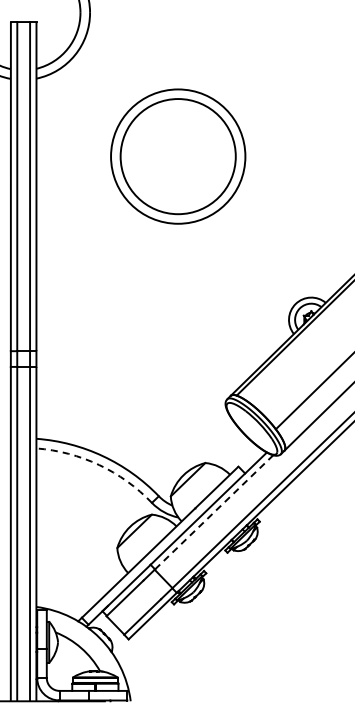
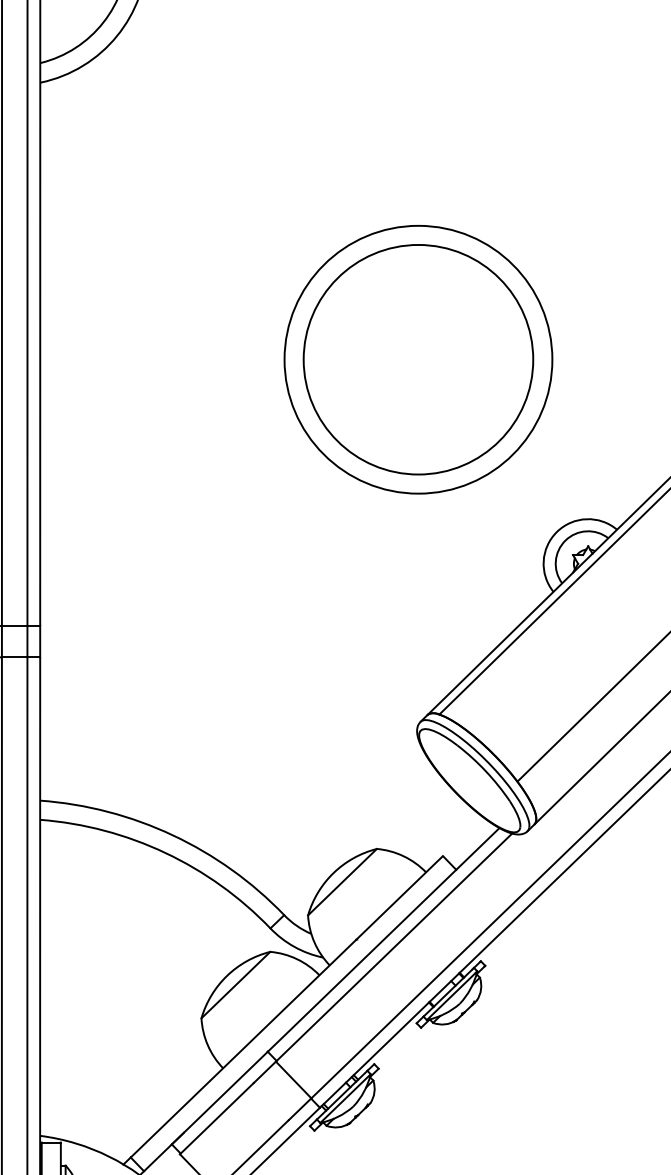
part: (178, 156) -> (419, 359), moved
arc: (99, 465) -> (165, 853), dashed -> solid
line: (214, 512) -> (395, 947), dashed -> solid

